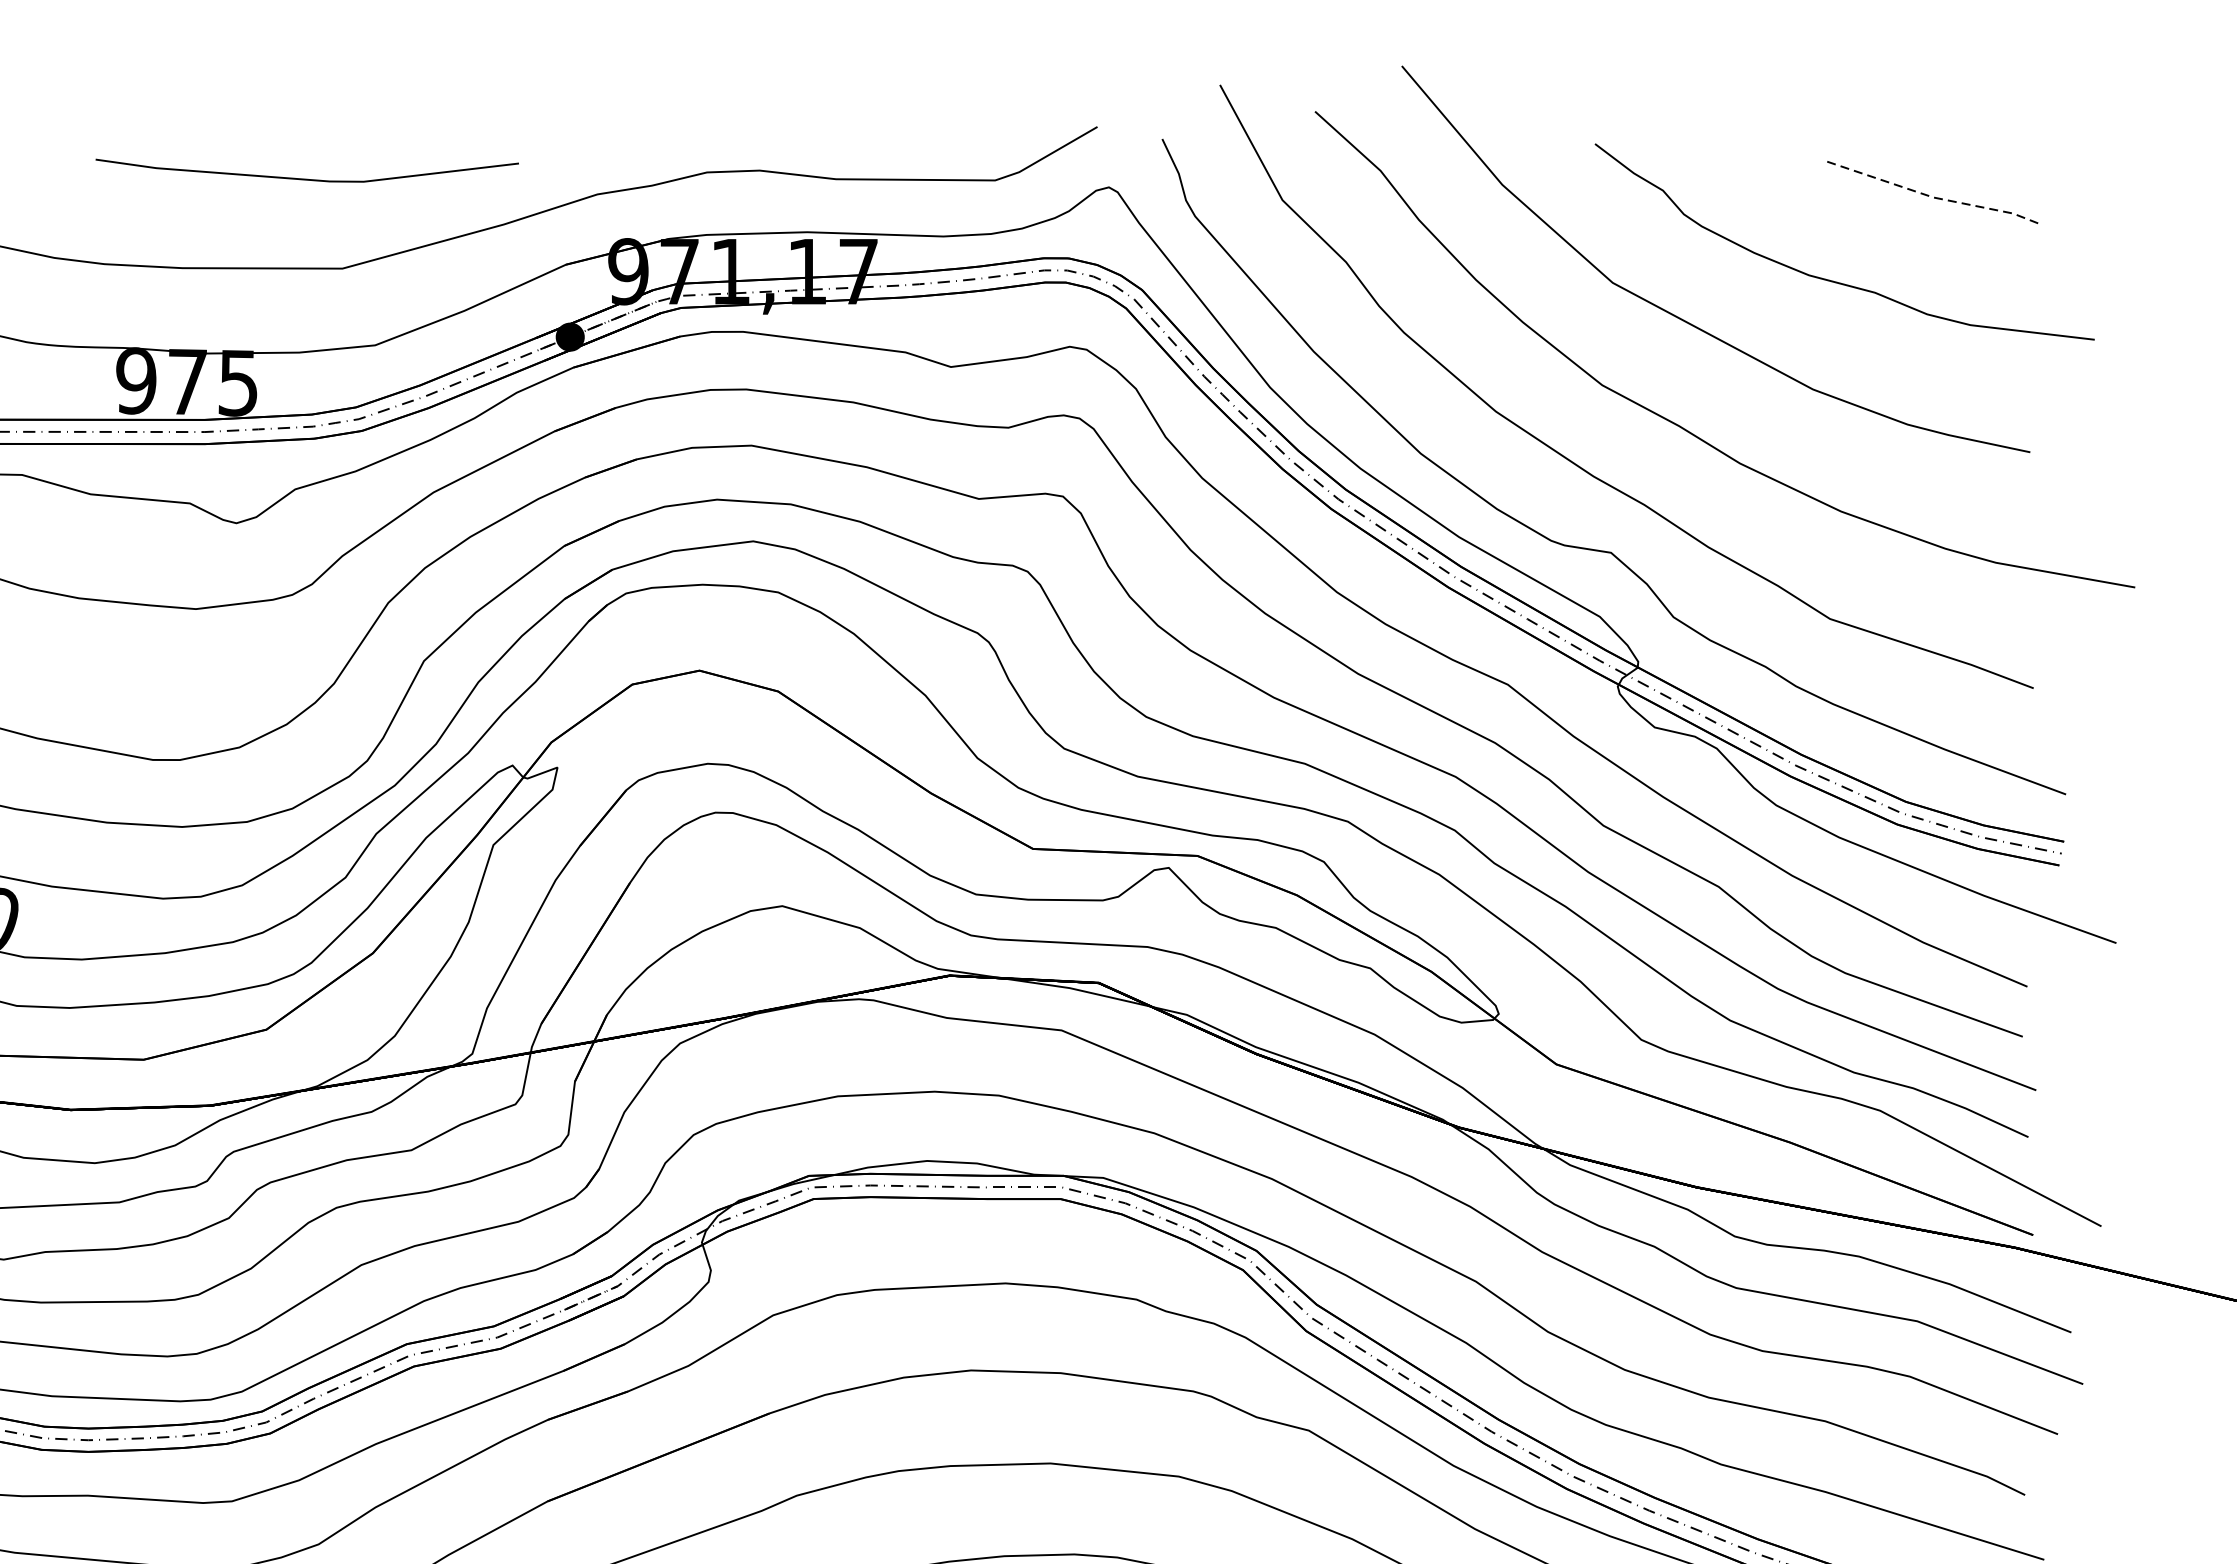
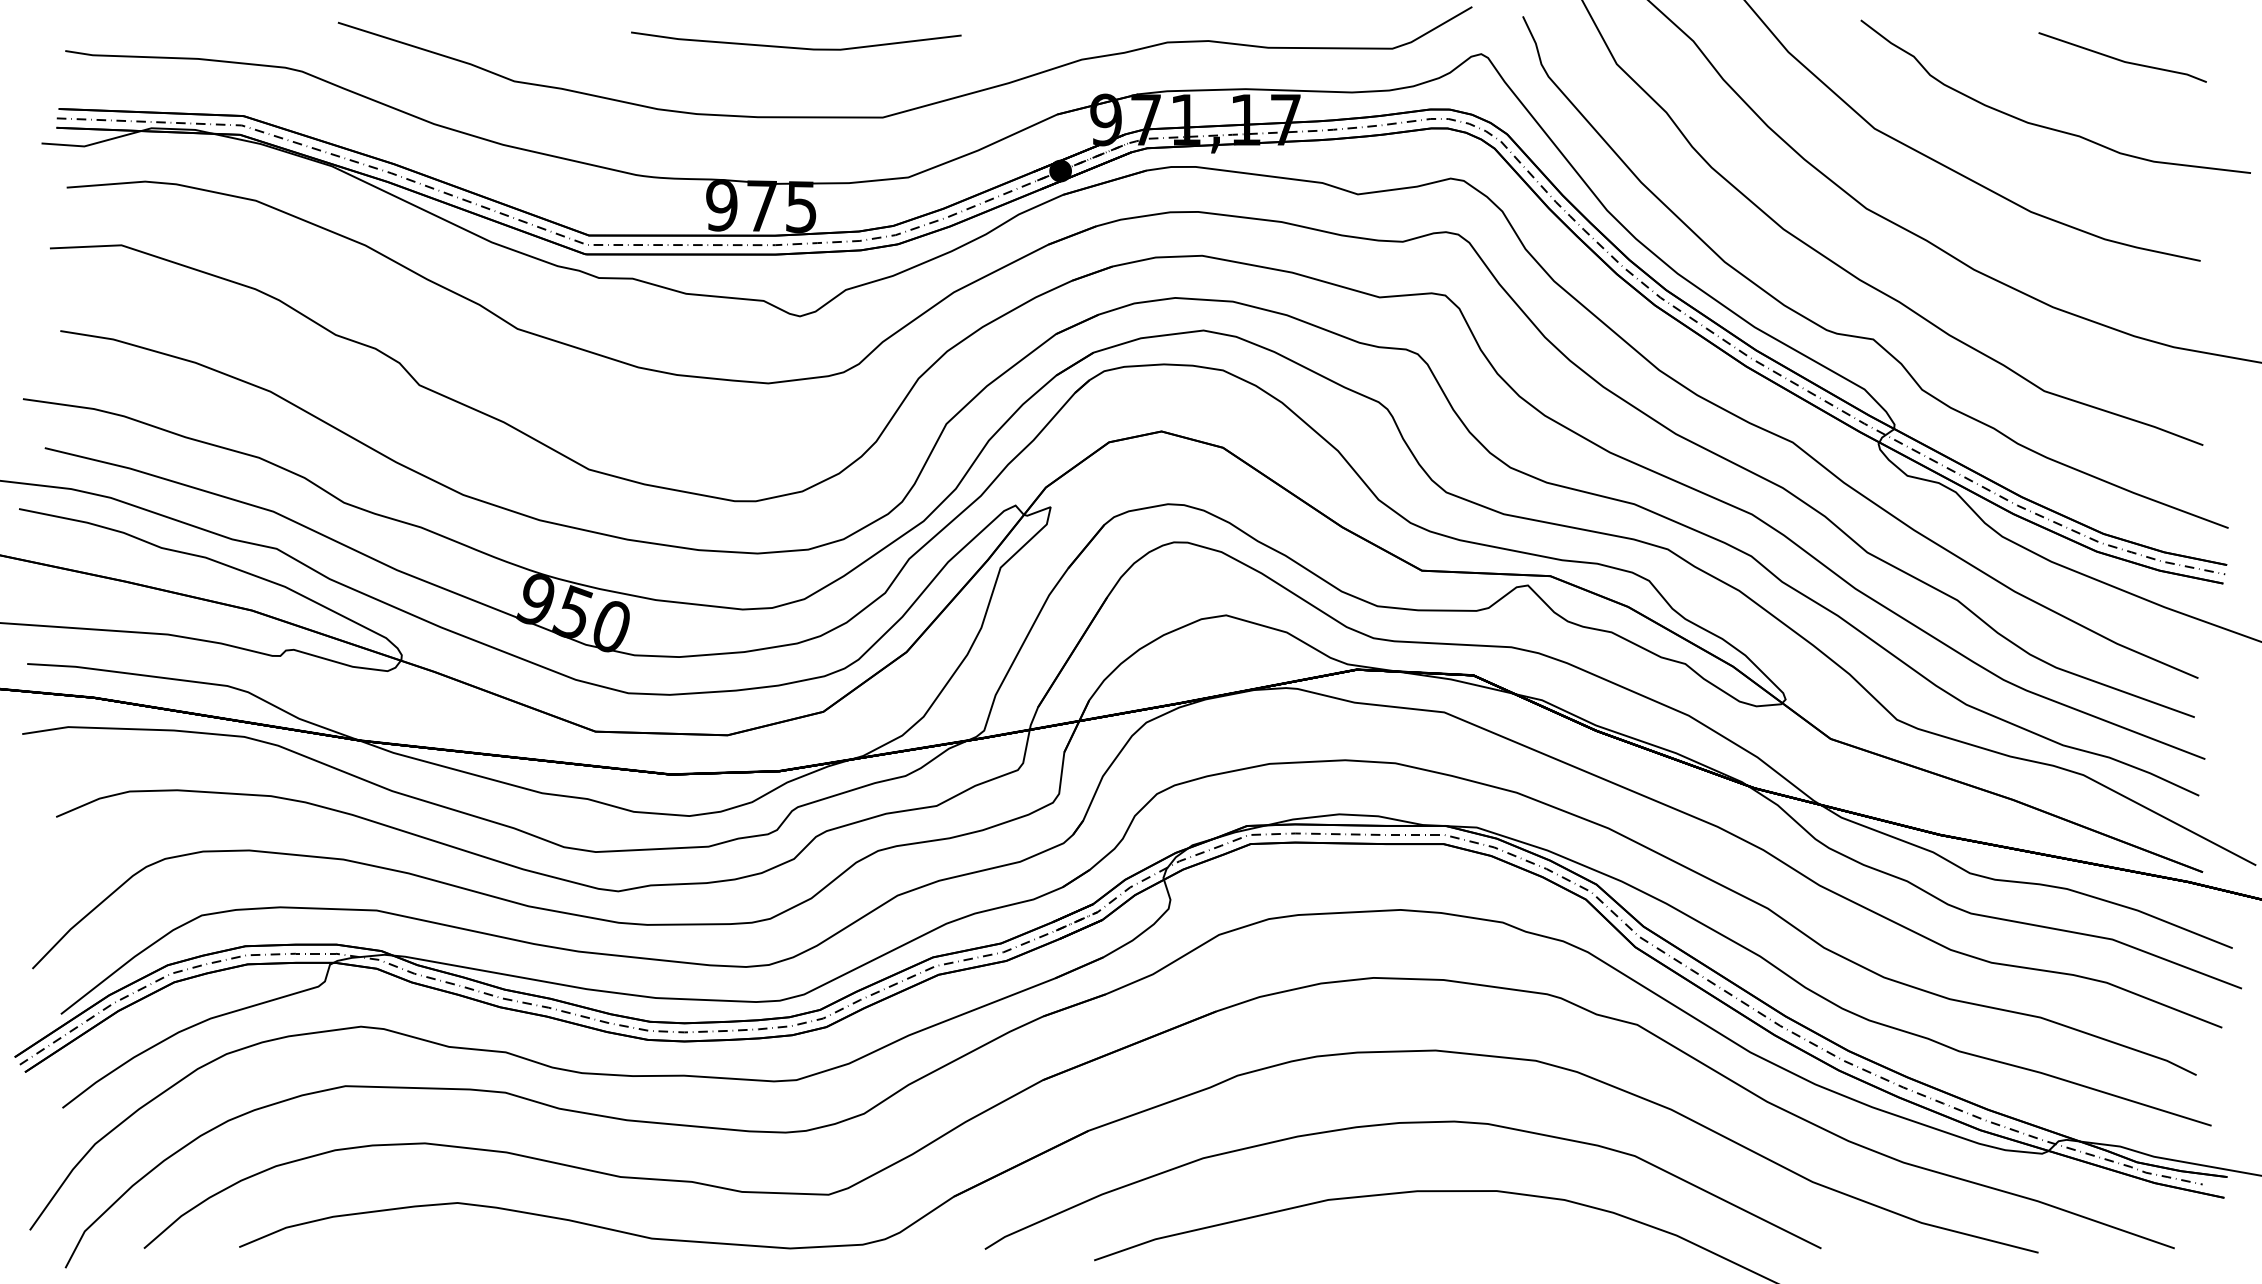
line: (307, 178) -> (796, 47), moved
line: (1931, 196) -> (2123, 61), dashed -> solid

